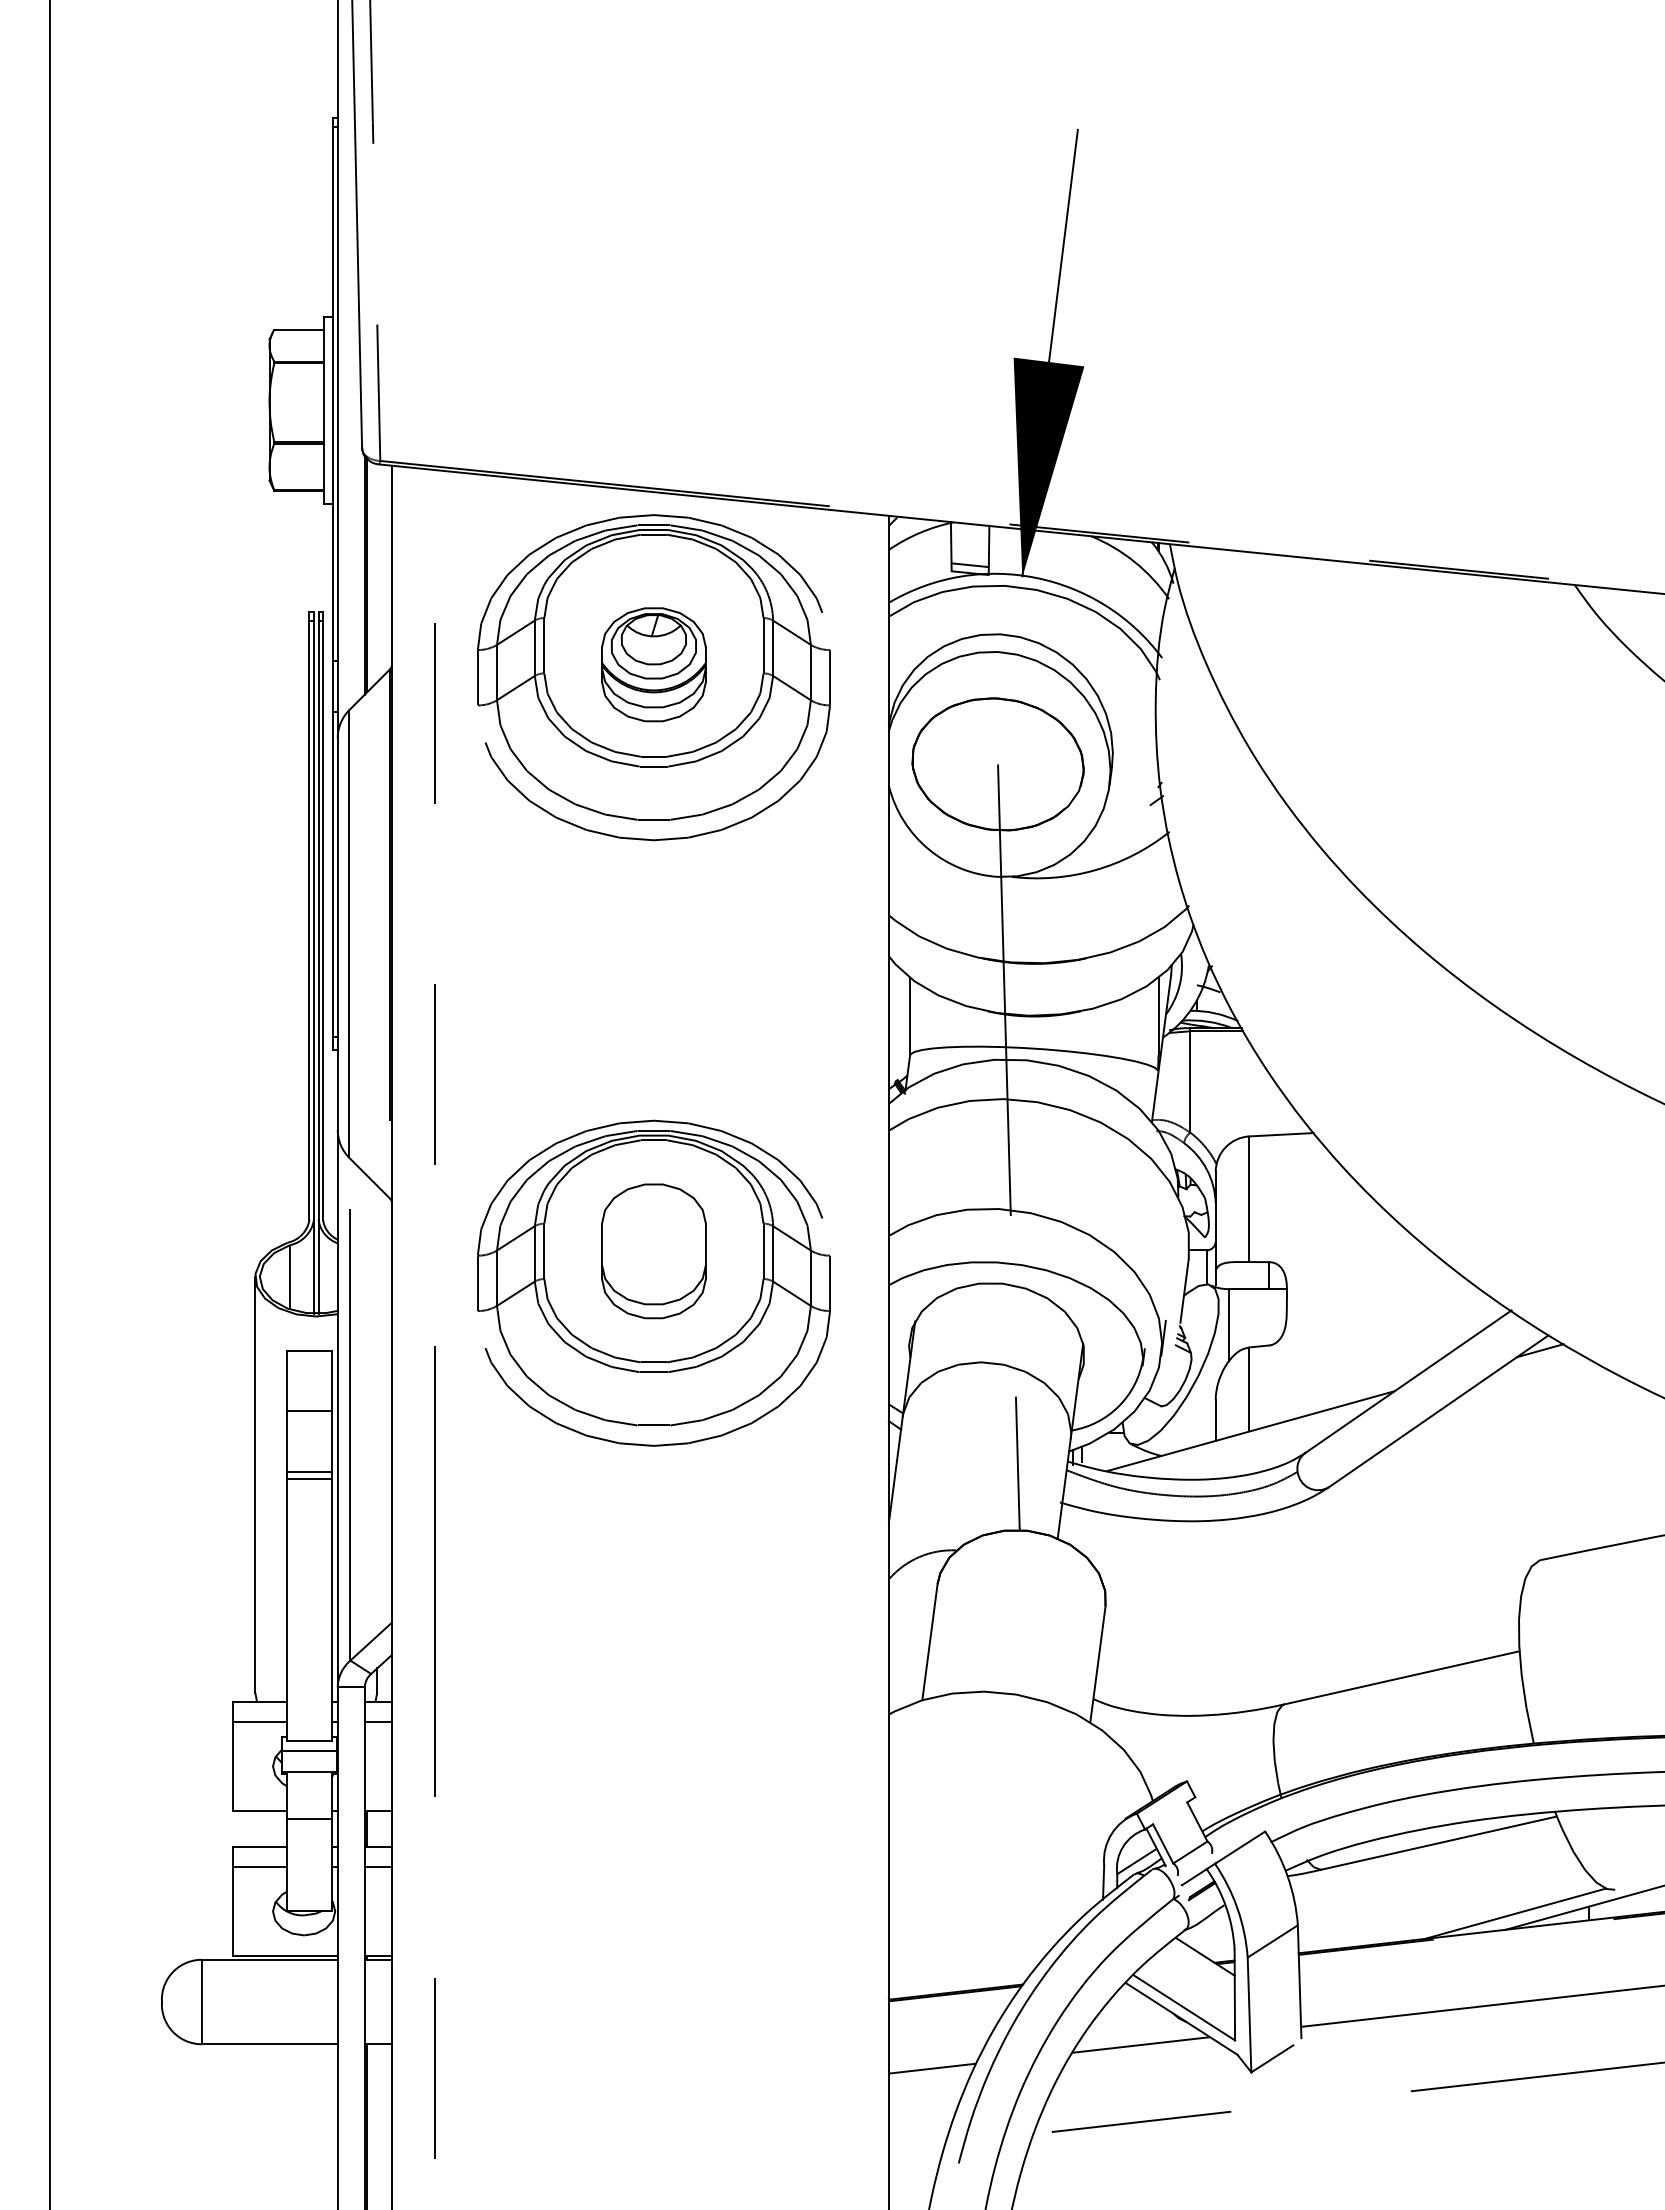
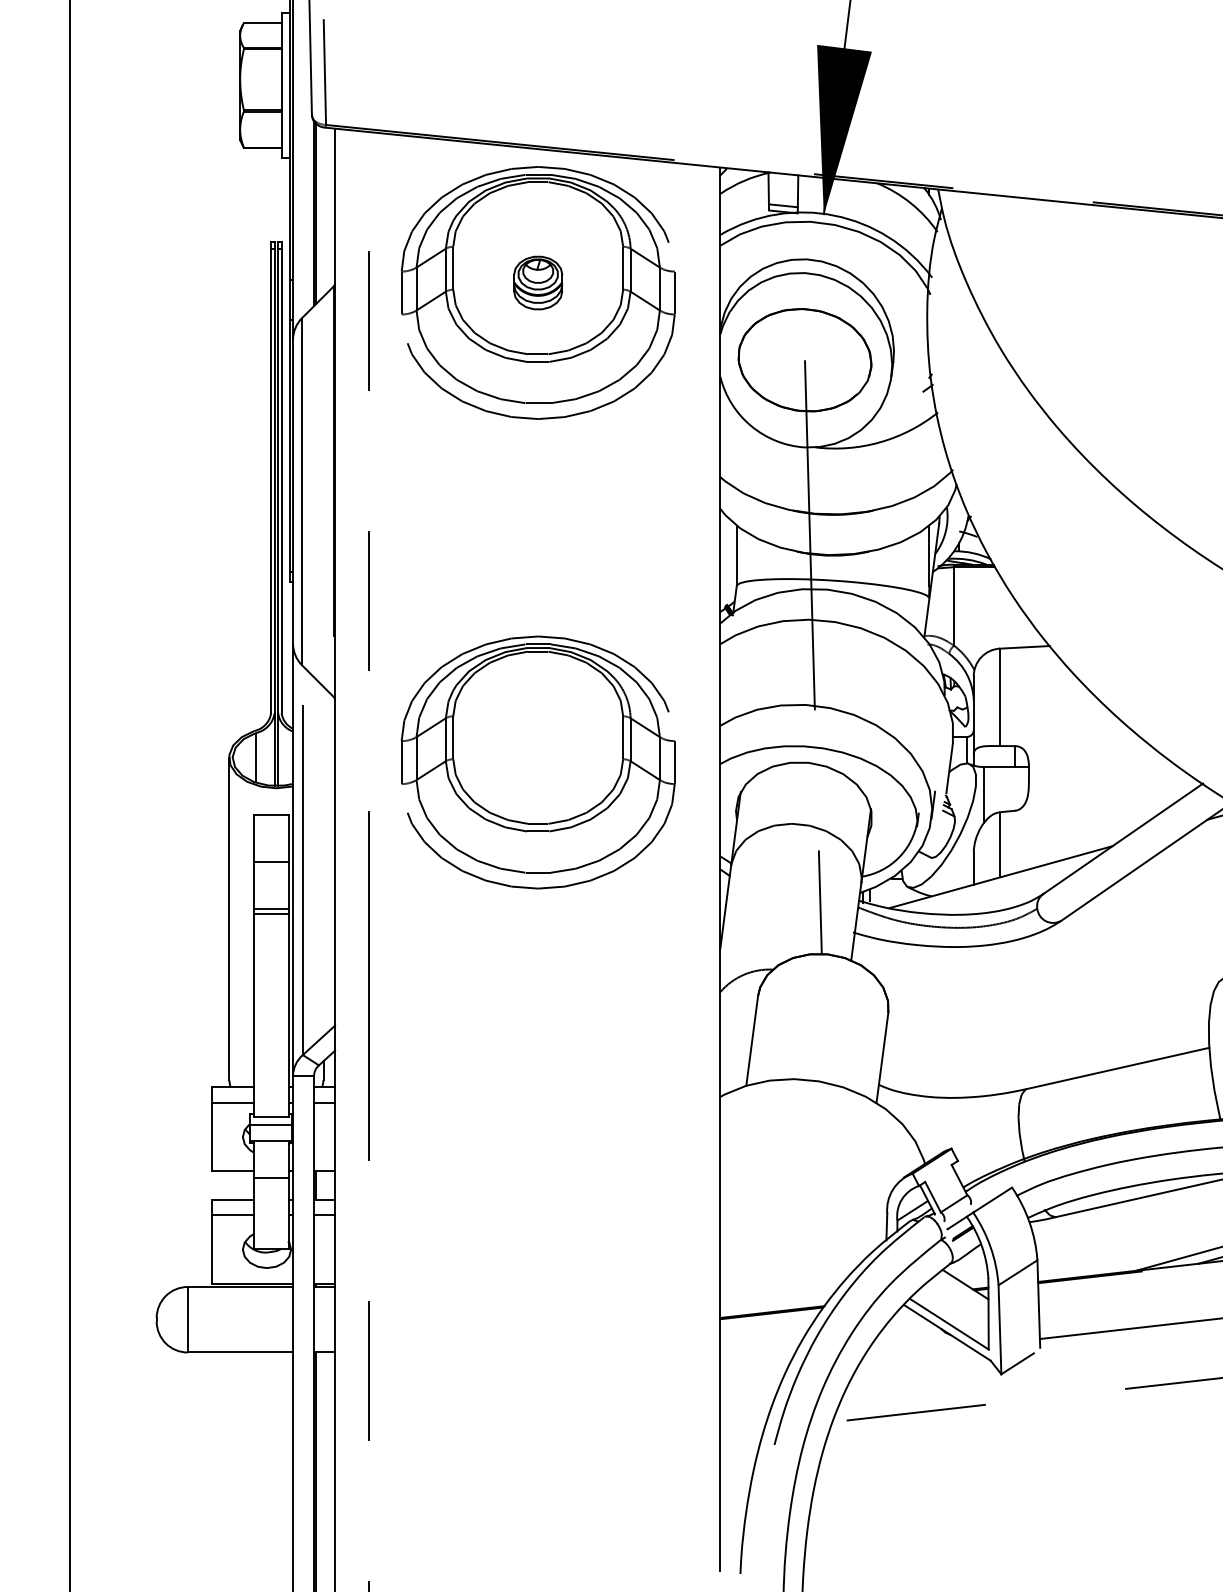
part: (653, 664) -> (537, 282), size x0.6
part: (653, 1251) -> (537, 737), removed
line: (1141, 2044) -> (916, 1352), removed
line: (932, 2068) -> (754, 1371), removed

